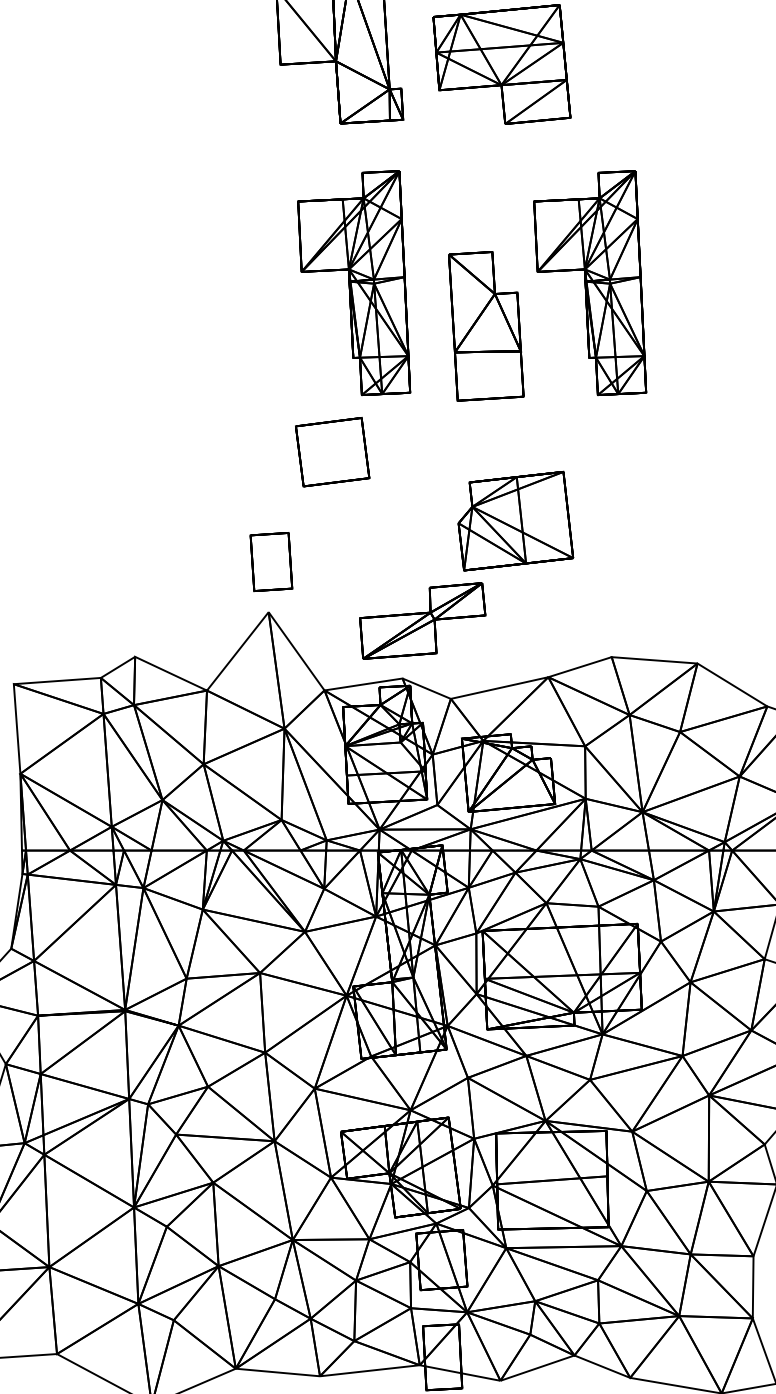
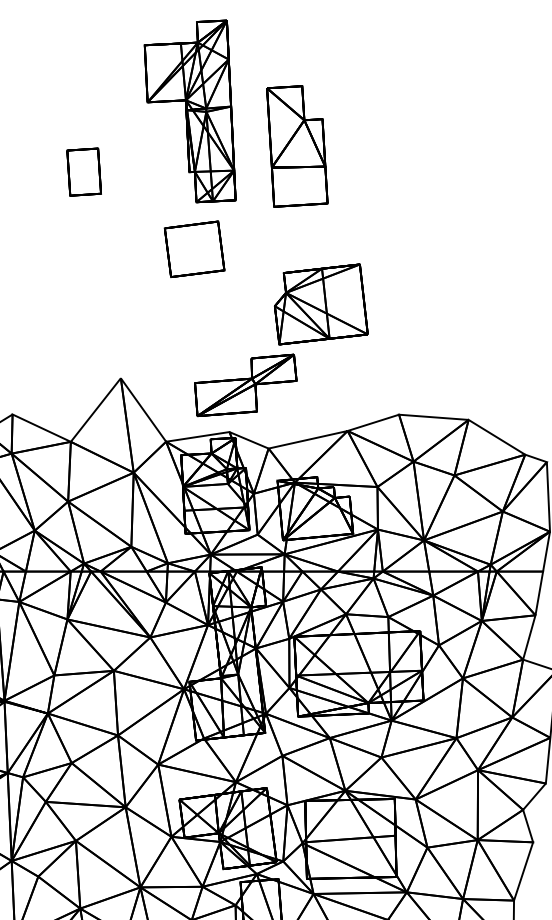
part: (590, 283) -> (381, 111), removed
part: (332, 452) -> (194, 249), moved
part: (271, 561) -> (84, 171), moved

